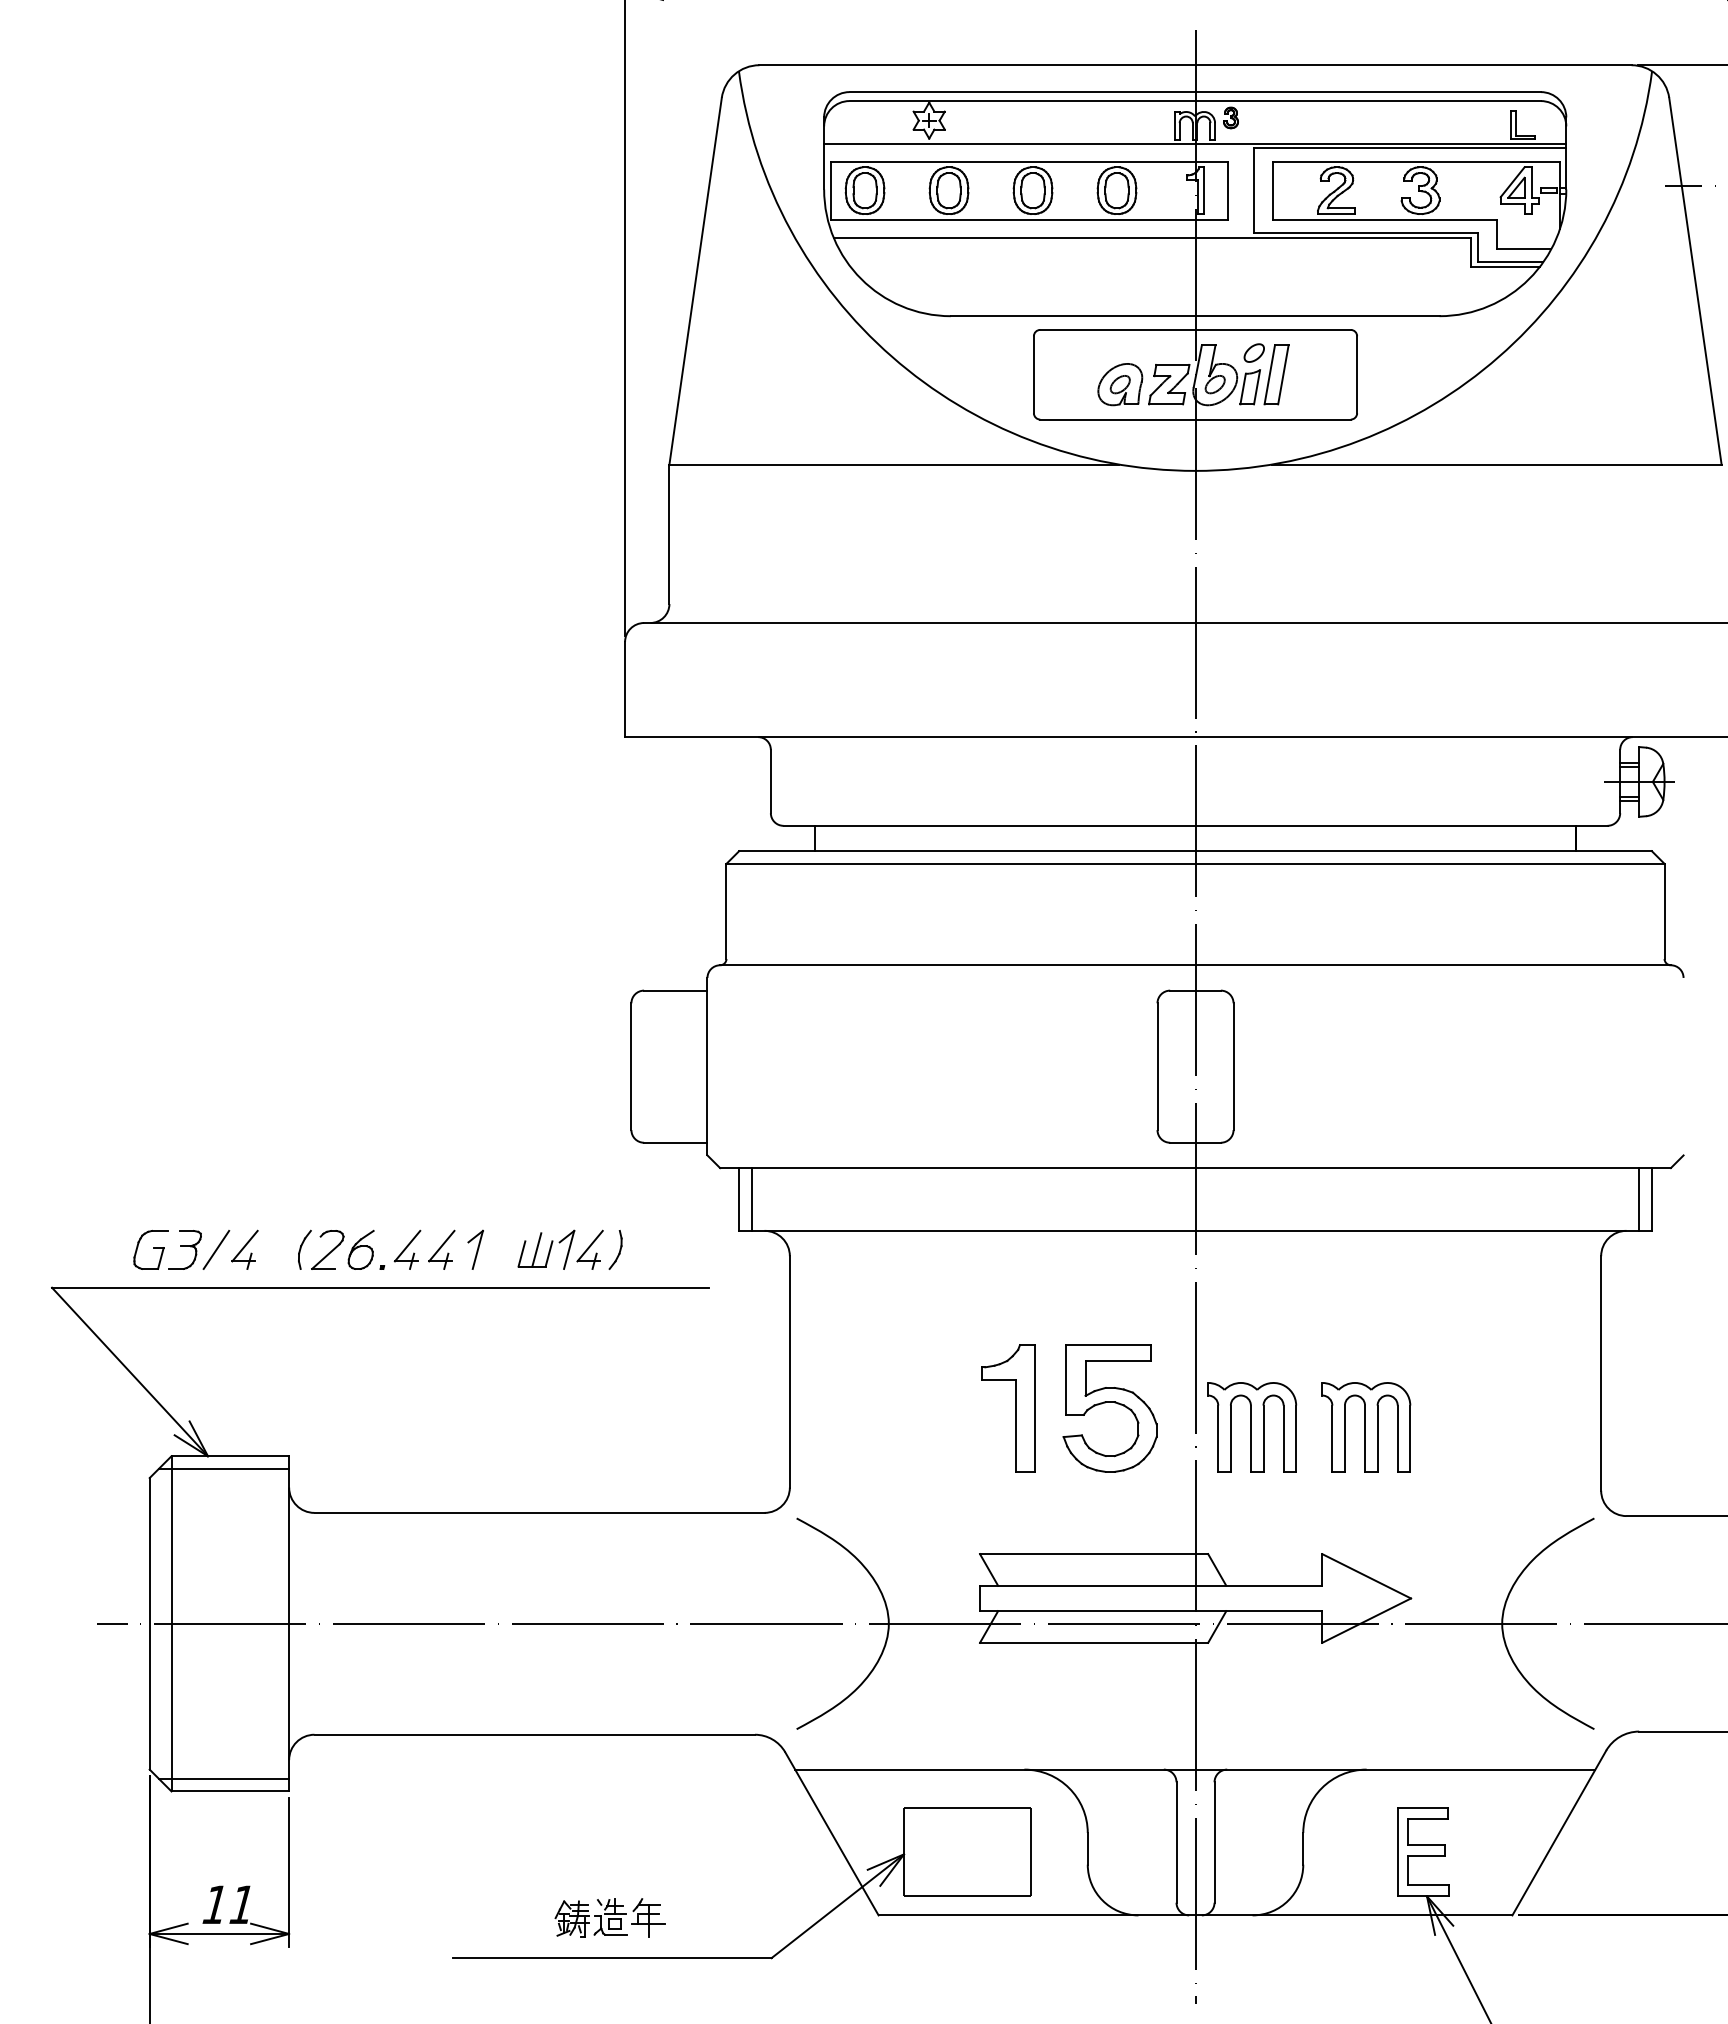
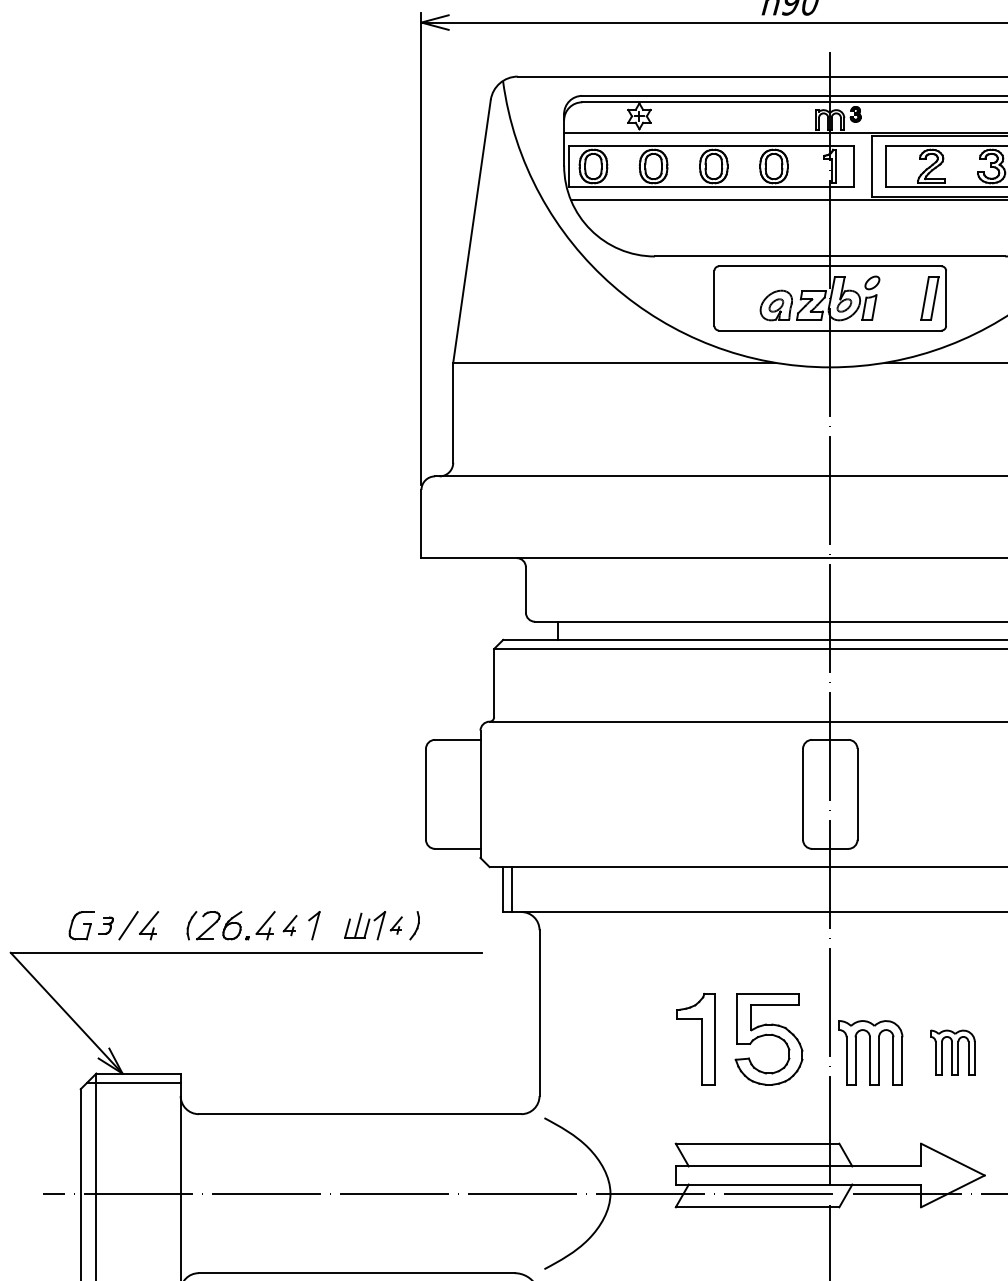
part: (1276, 374) -> (929, 298), moved
part: (184, 1249) -> (105, 925), size x0.6
part: (441, 1249) -> (289, 925), size x0.7
part: (589, 1249) -> (395, 925), size x0.6
part: (1366, 1427) -> (952, 1052), size x0.7

